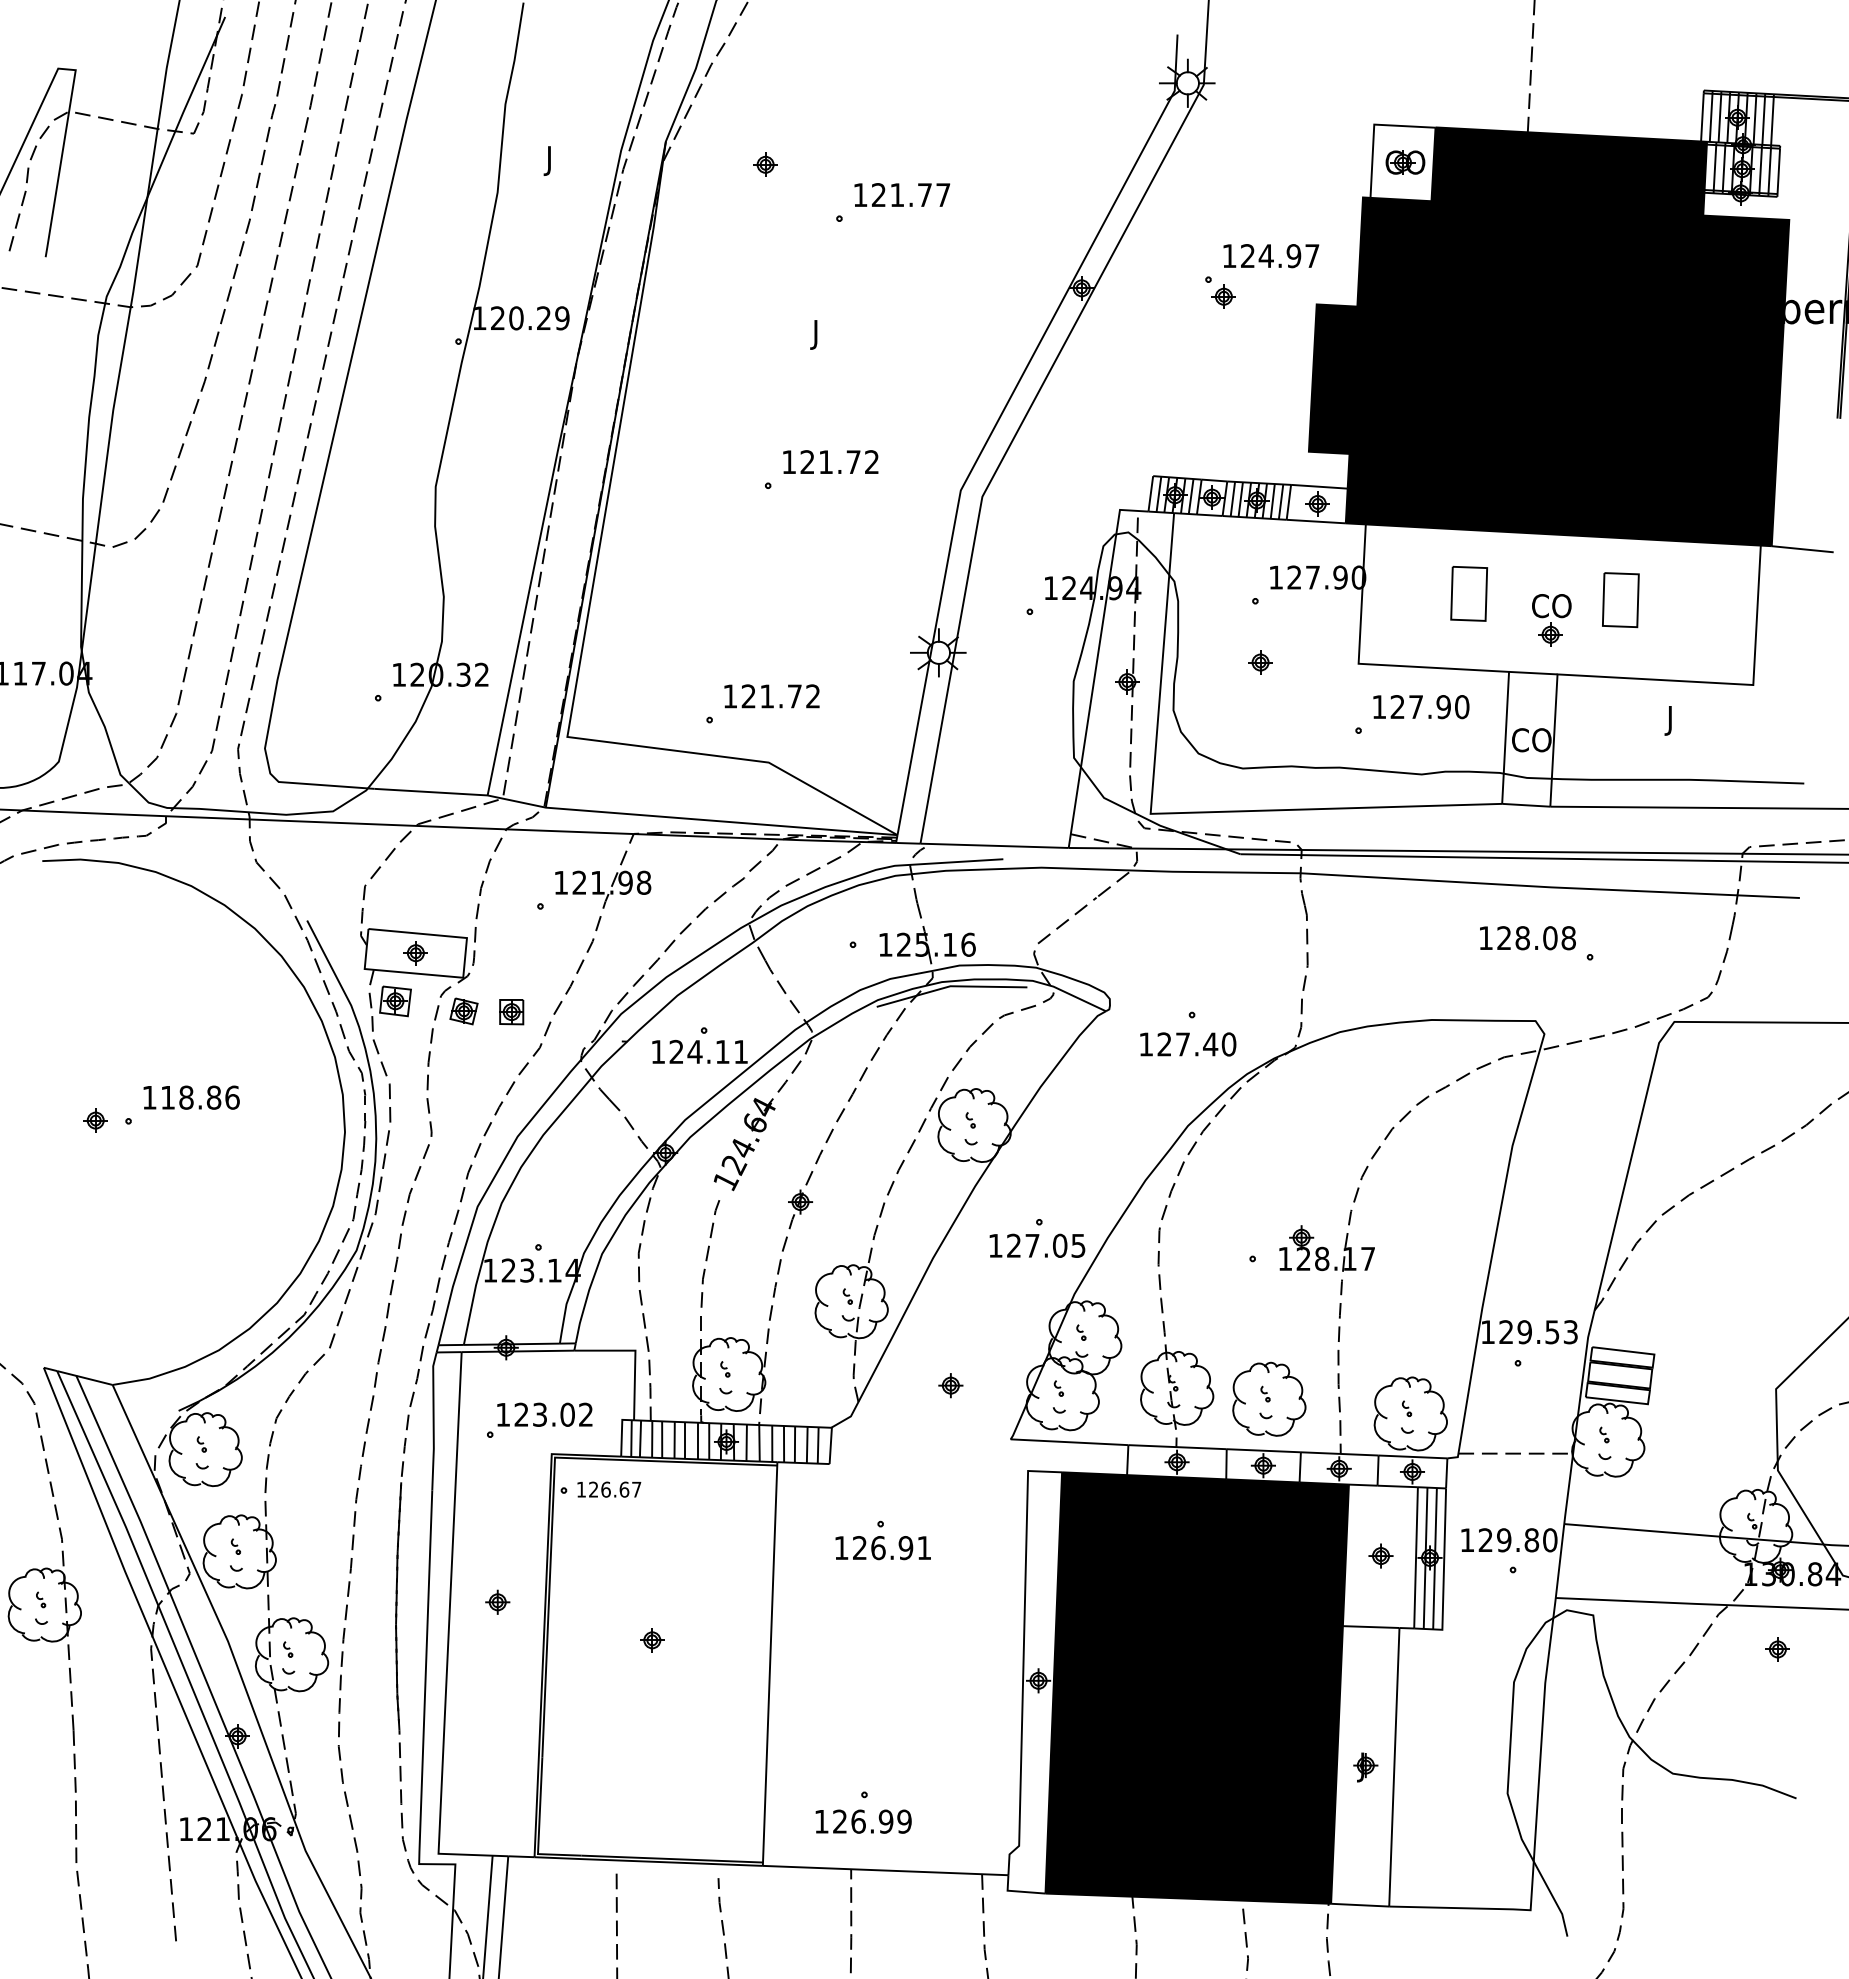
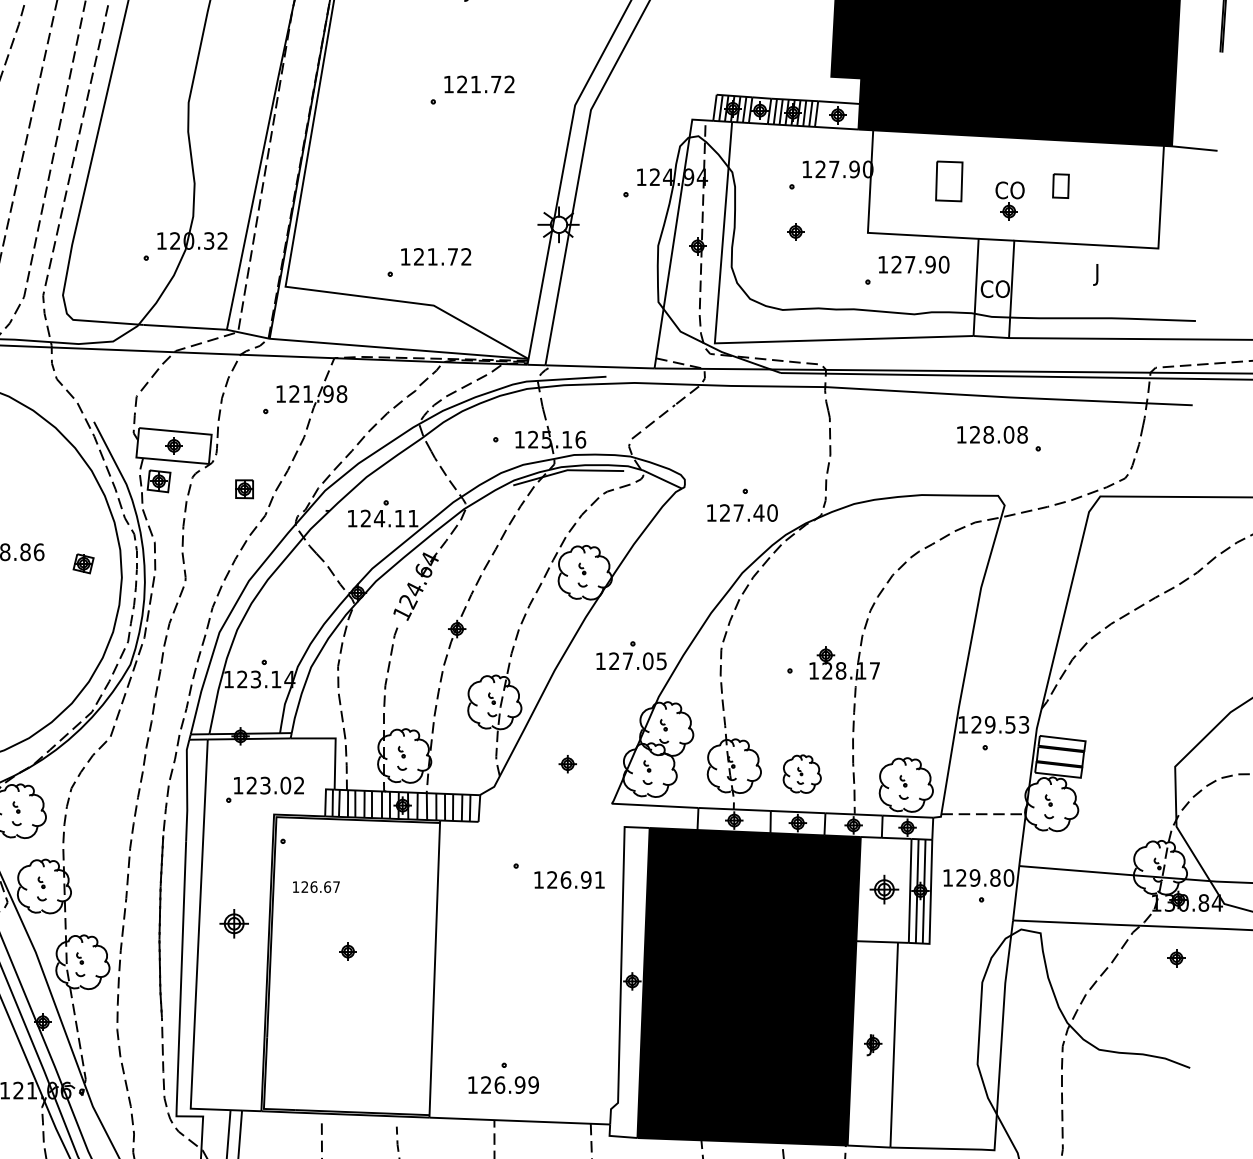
part: (1620, 600) -> (1060, 186), size x0.6
part: (463, 1011) -> (83, 563), moved
part: (1269, 1398) -> (802, 773), size x0.7
text: (609, 1489) -> (316, 886), moved
text: (882, 1548) -> (569, 880), moved
part: (1380, 1555) -> (884, 889), size x1.6
part: (497, 1601) -> (234, 923), size x1.6

